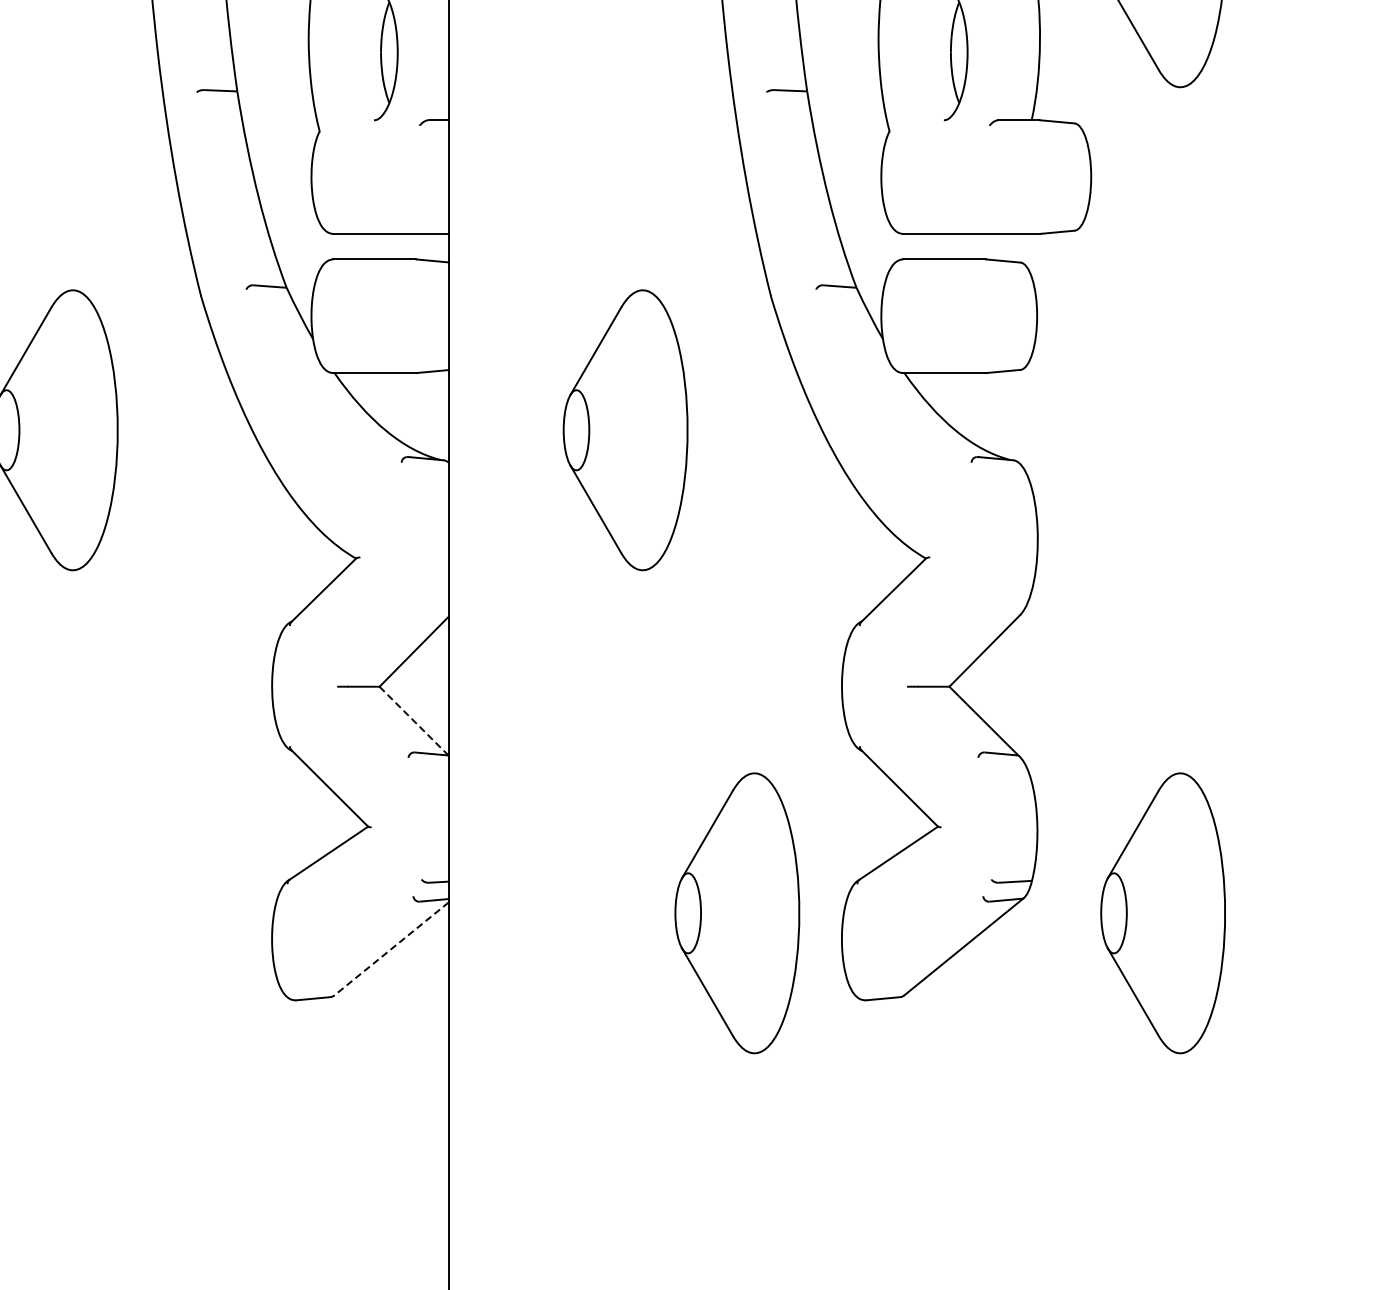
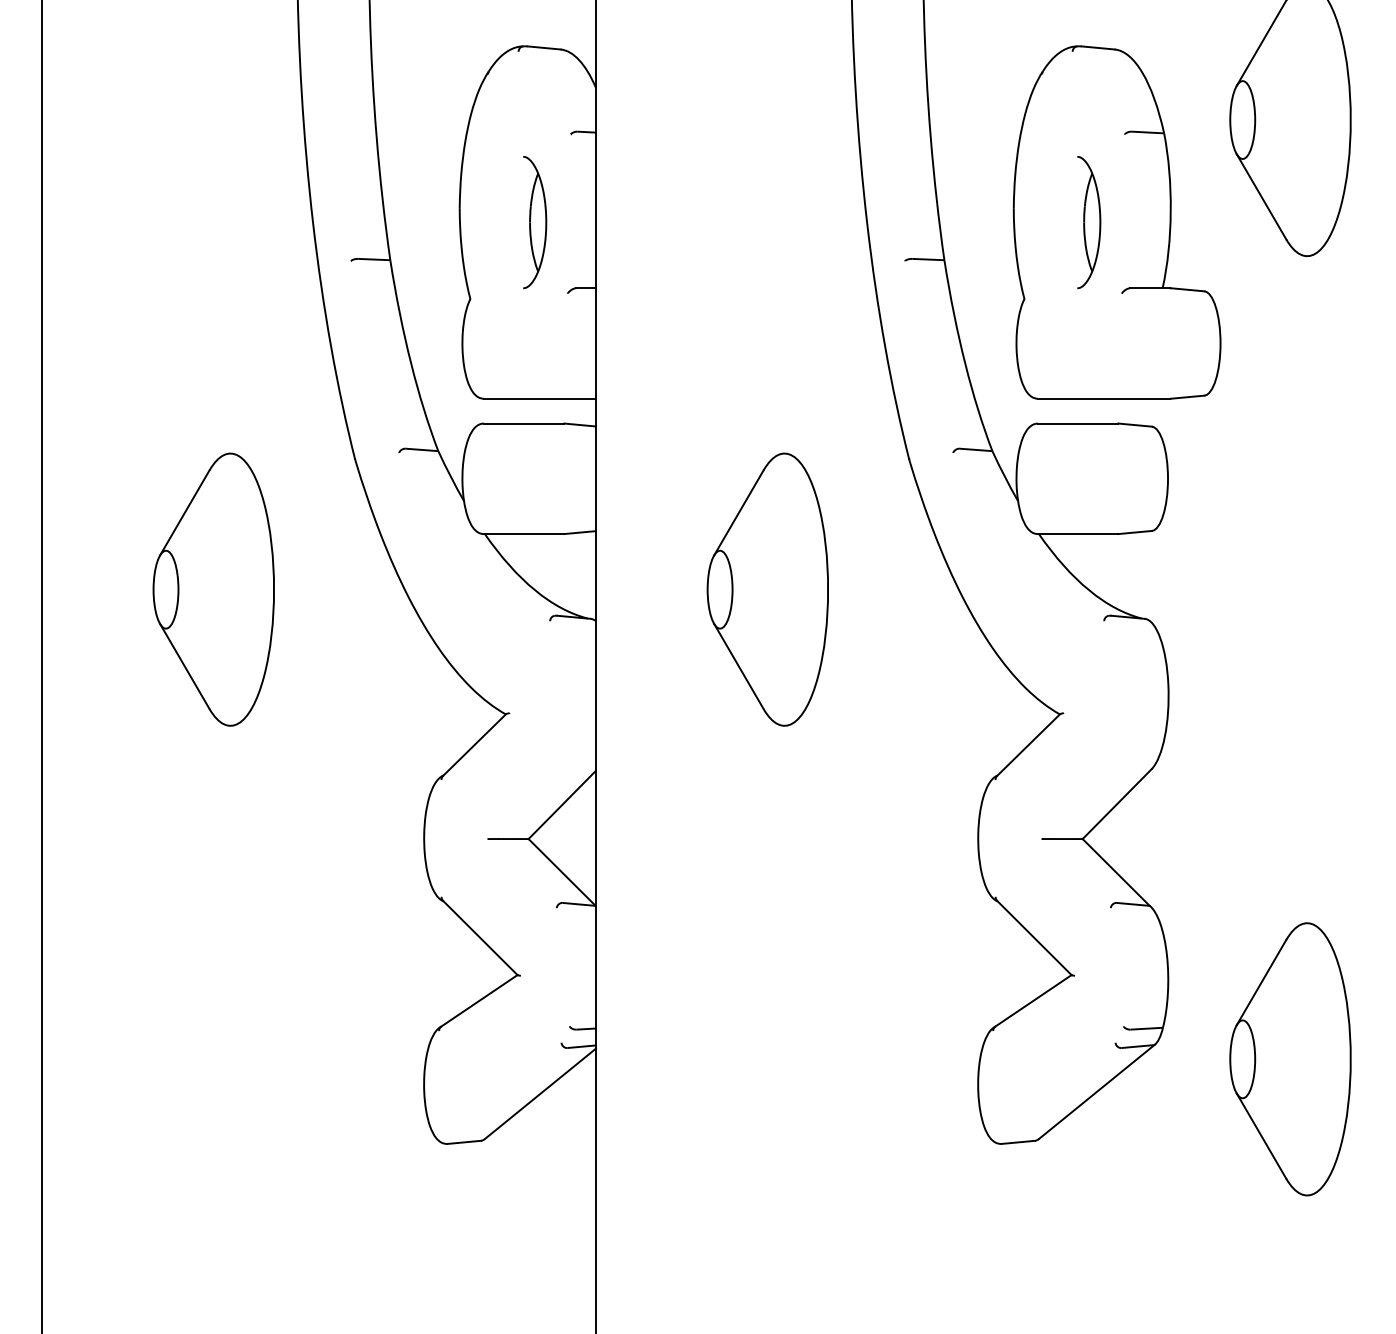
line: (414, 721) -> (562, 872), dashed -> solid
part: (737, 913) -> (876, 1059), removed
line: (391, 949) -> (540, 1094), dashed -> solid

